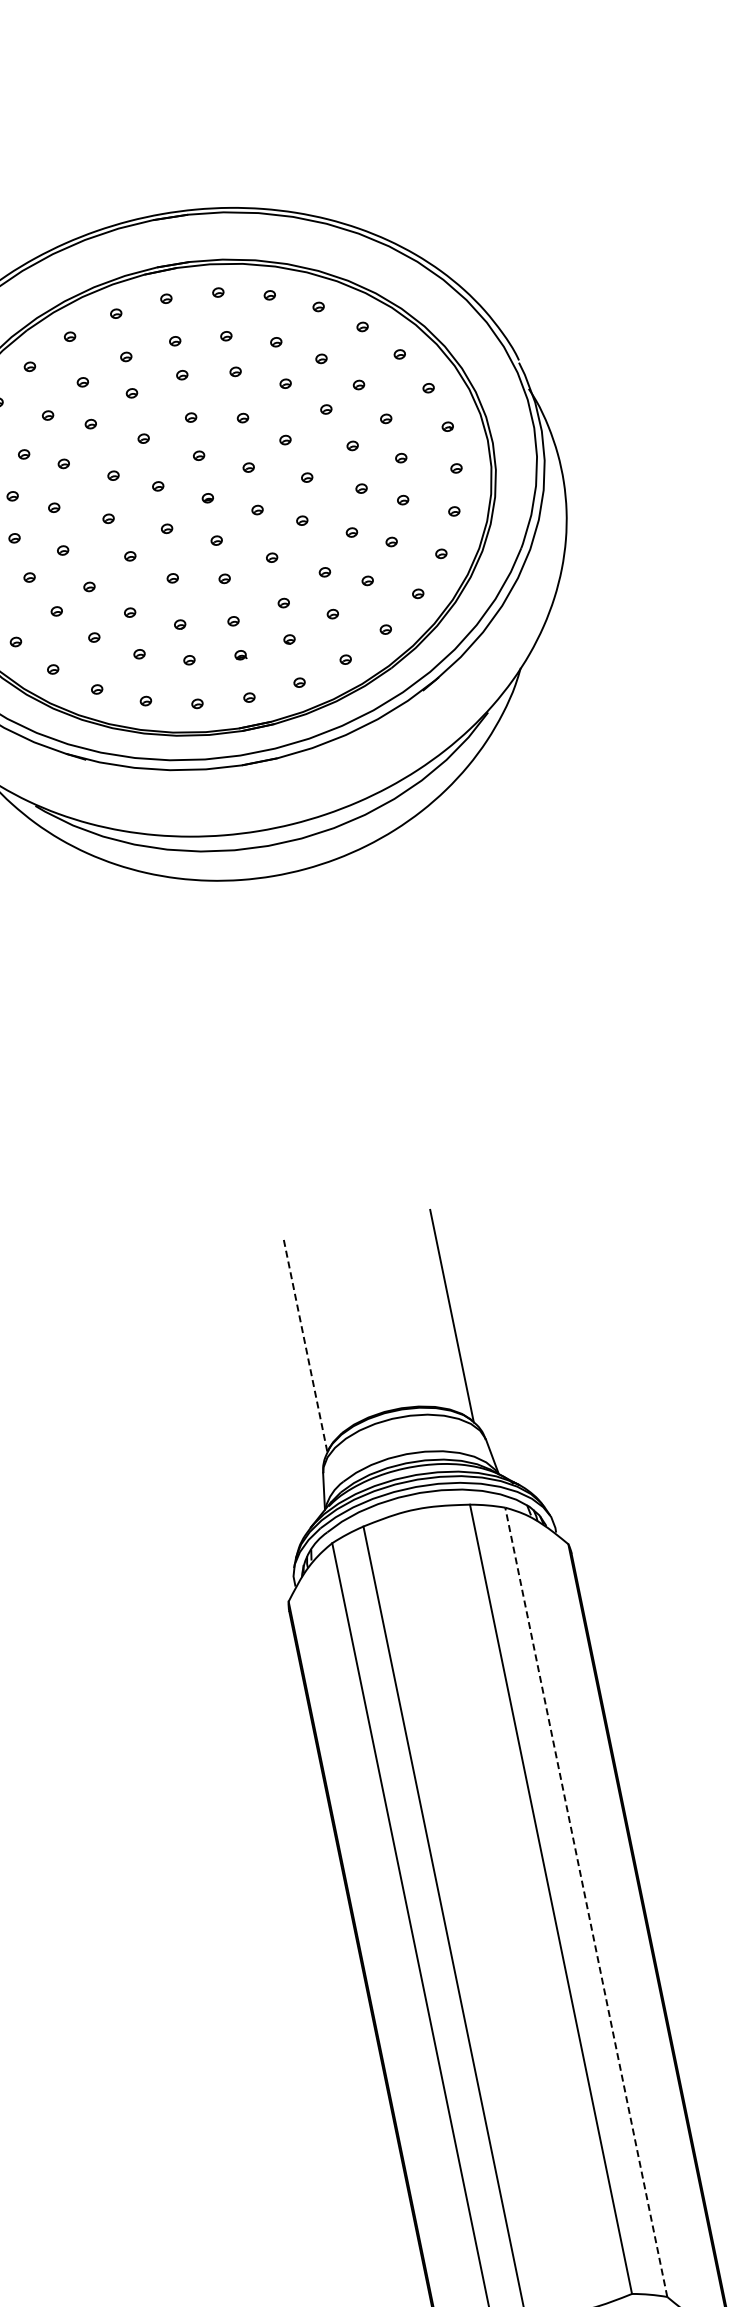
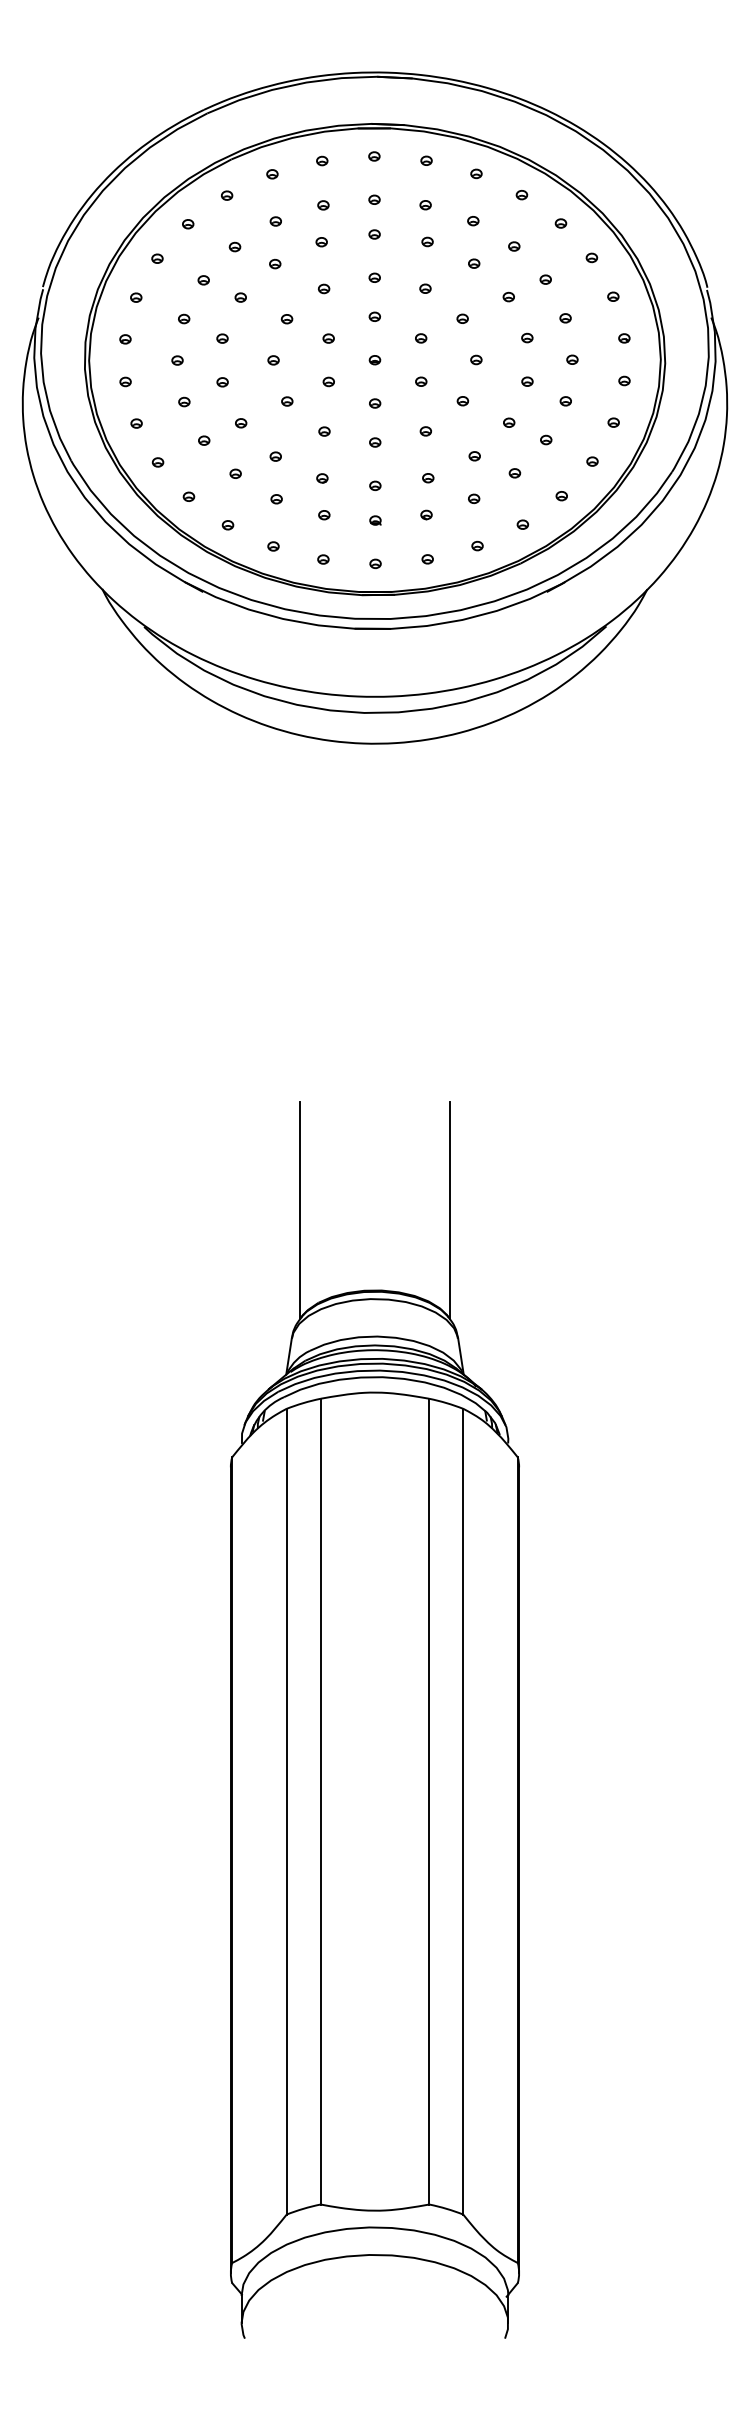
line: (305, 1346) -> (300, 1210), dashed -> solid
line: (586, 1902) -> (463, 1811), dashed -> solid

